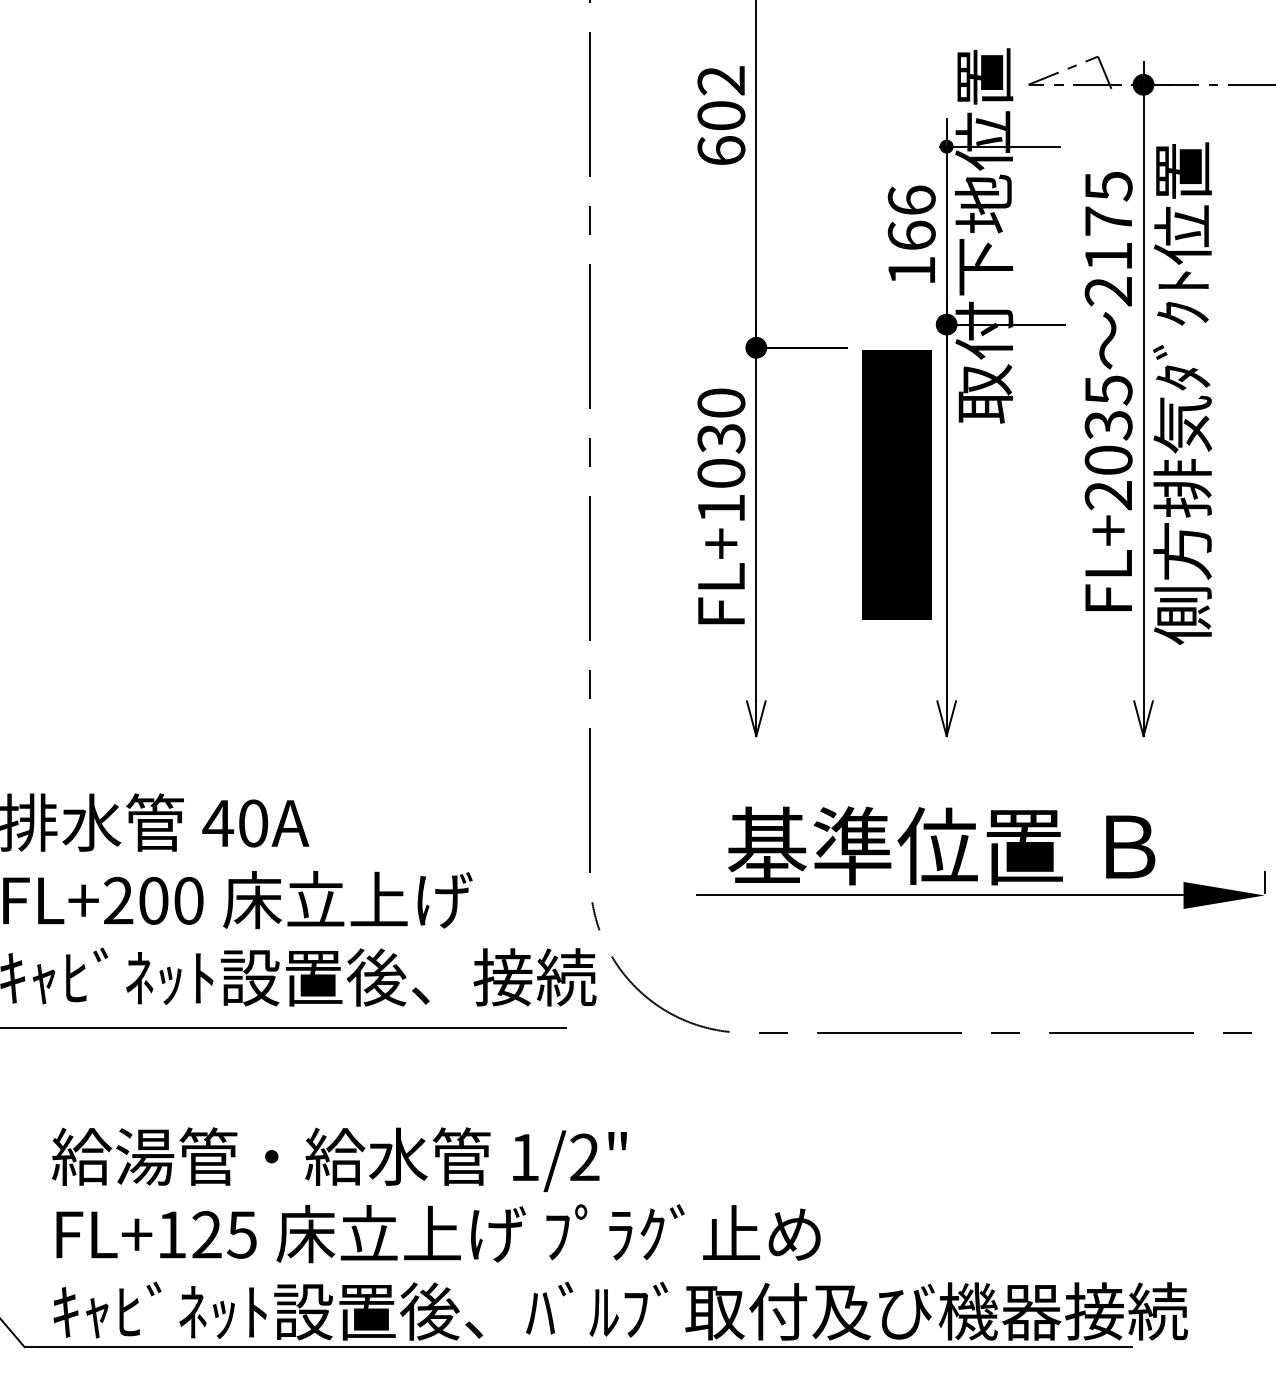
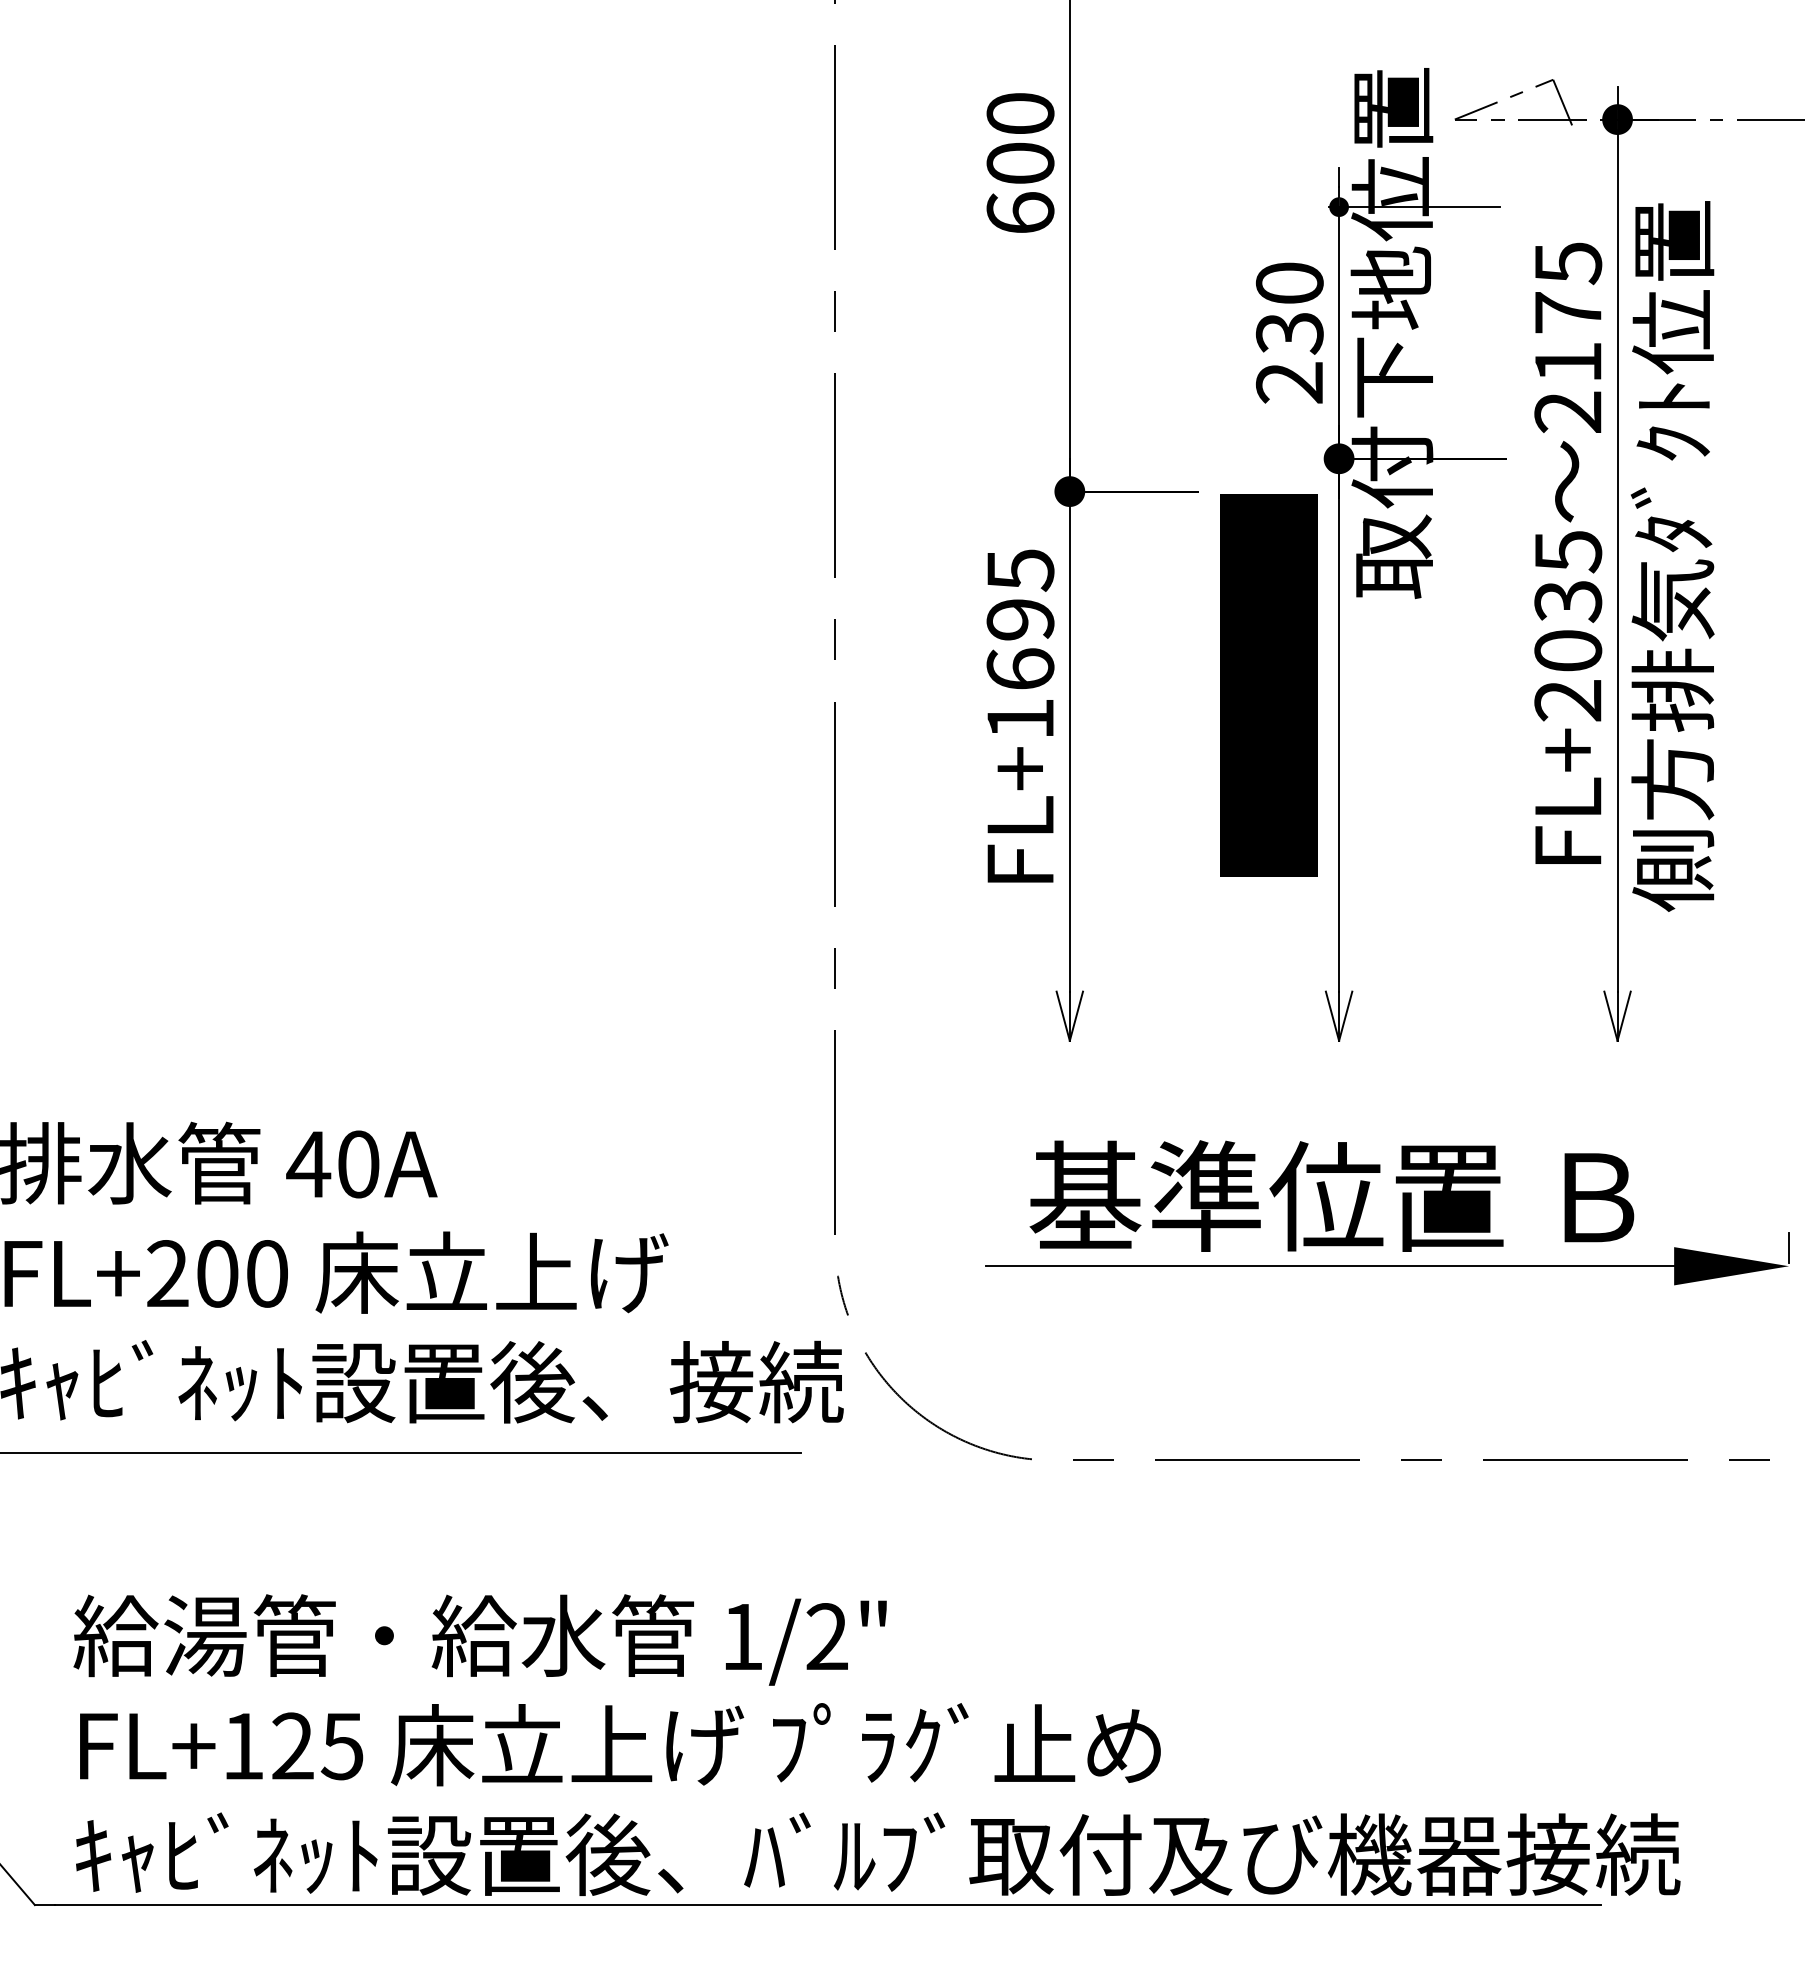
text: (721, 80) -> (1020, 113), 602 -> 600
text: (911, 235) -> (1289, 332), 166 -> 230
text: (721, 438) -> (1020, 619), FL+1030 -> FL+1695

